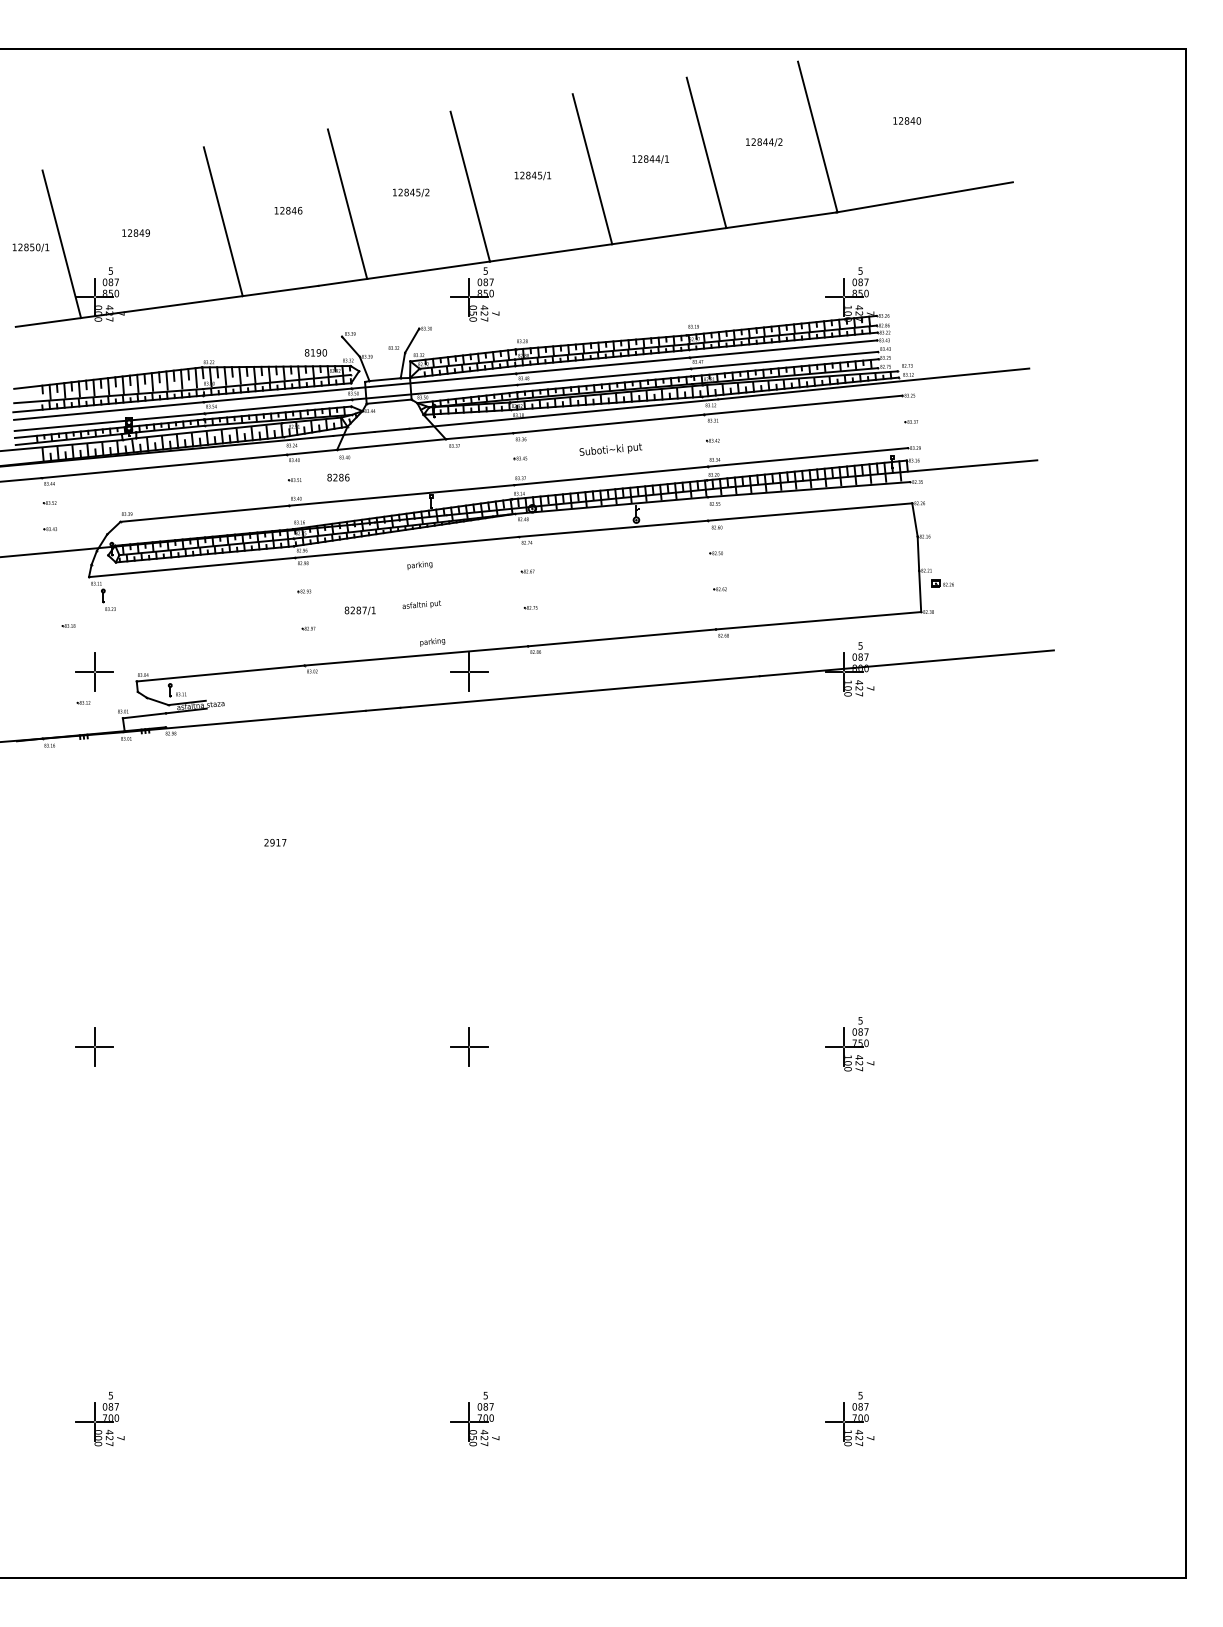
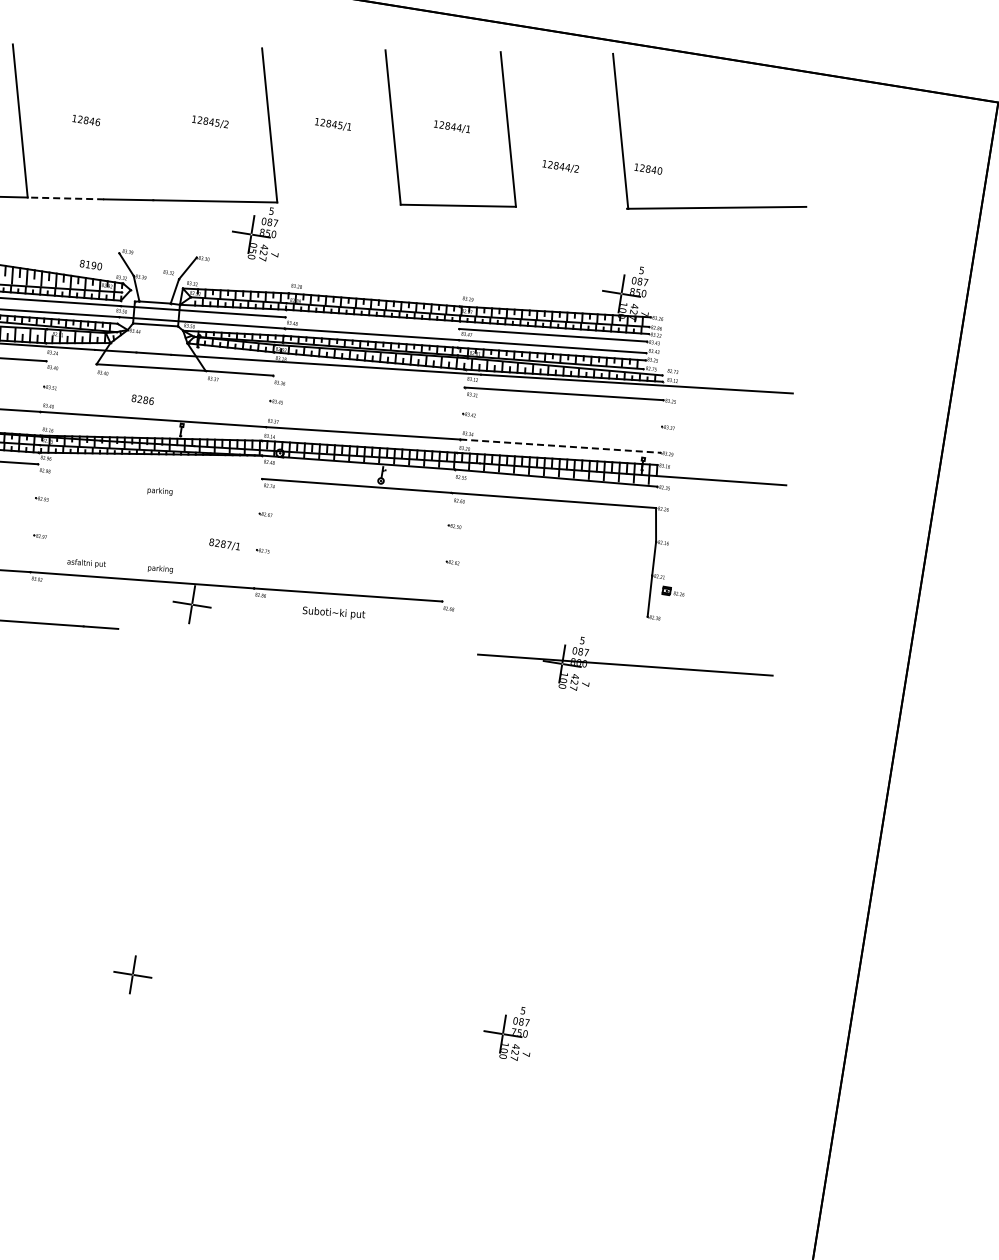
text: (907, 120) -> (648, 168), moved
text: (764, 142) -> (561, 166), moved
line: (347, 203) -> (145, 122), removed
line: (781, 220) -> (571, 208), removed
line: (550, 252) -> (338, 203), removed
line: (280, 291) -> (65, 198), solid -> dashed
line: (602, 365) -> (371, 322), removed
line: (608, 423) -> (368, 381), removed
text: (610, 449) -> (333, 612), moved
line: (312, 451) -> (72, 361), removed
line: (808, 457) -> (560, 446), solid -> dashed
text: (338, 477) -> (142, 399), moved
line: (406, 546) -> (149, 470), removed
text: (421, 604) -> (86, 562), moved
text: (359, 610) -> (224, 544), moved
line: (818, 620) -> (544, 608), removed
line: (579, 691) -> (297, 641), removed

